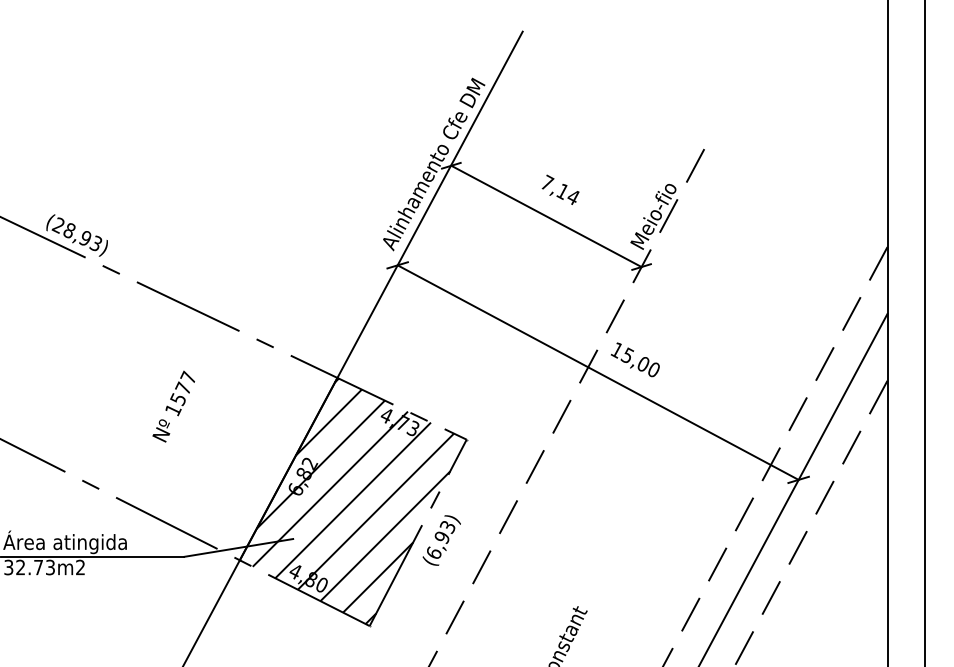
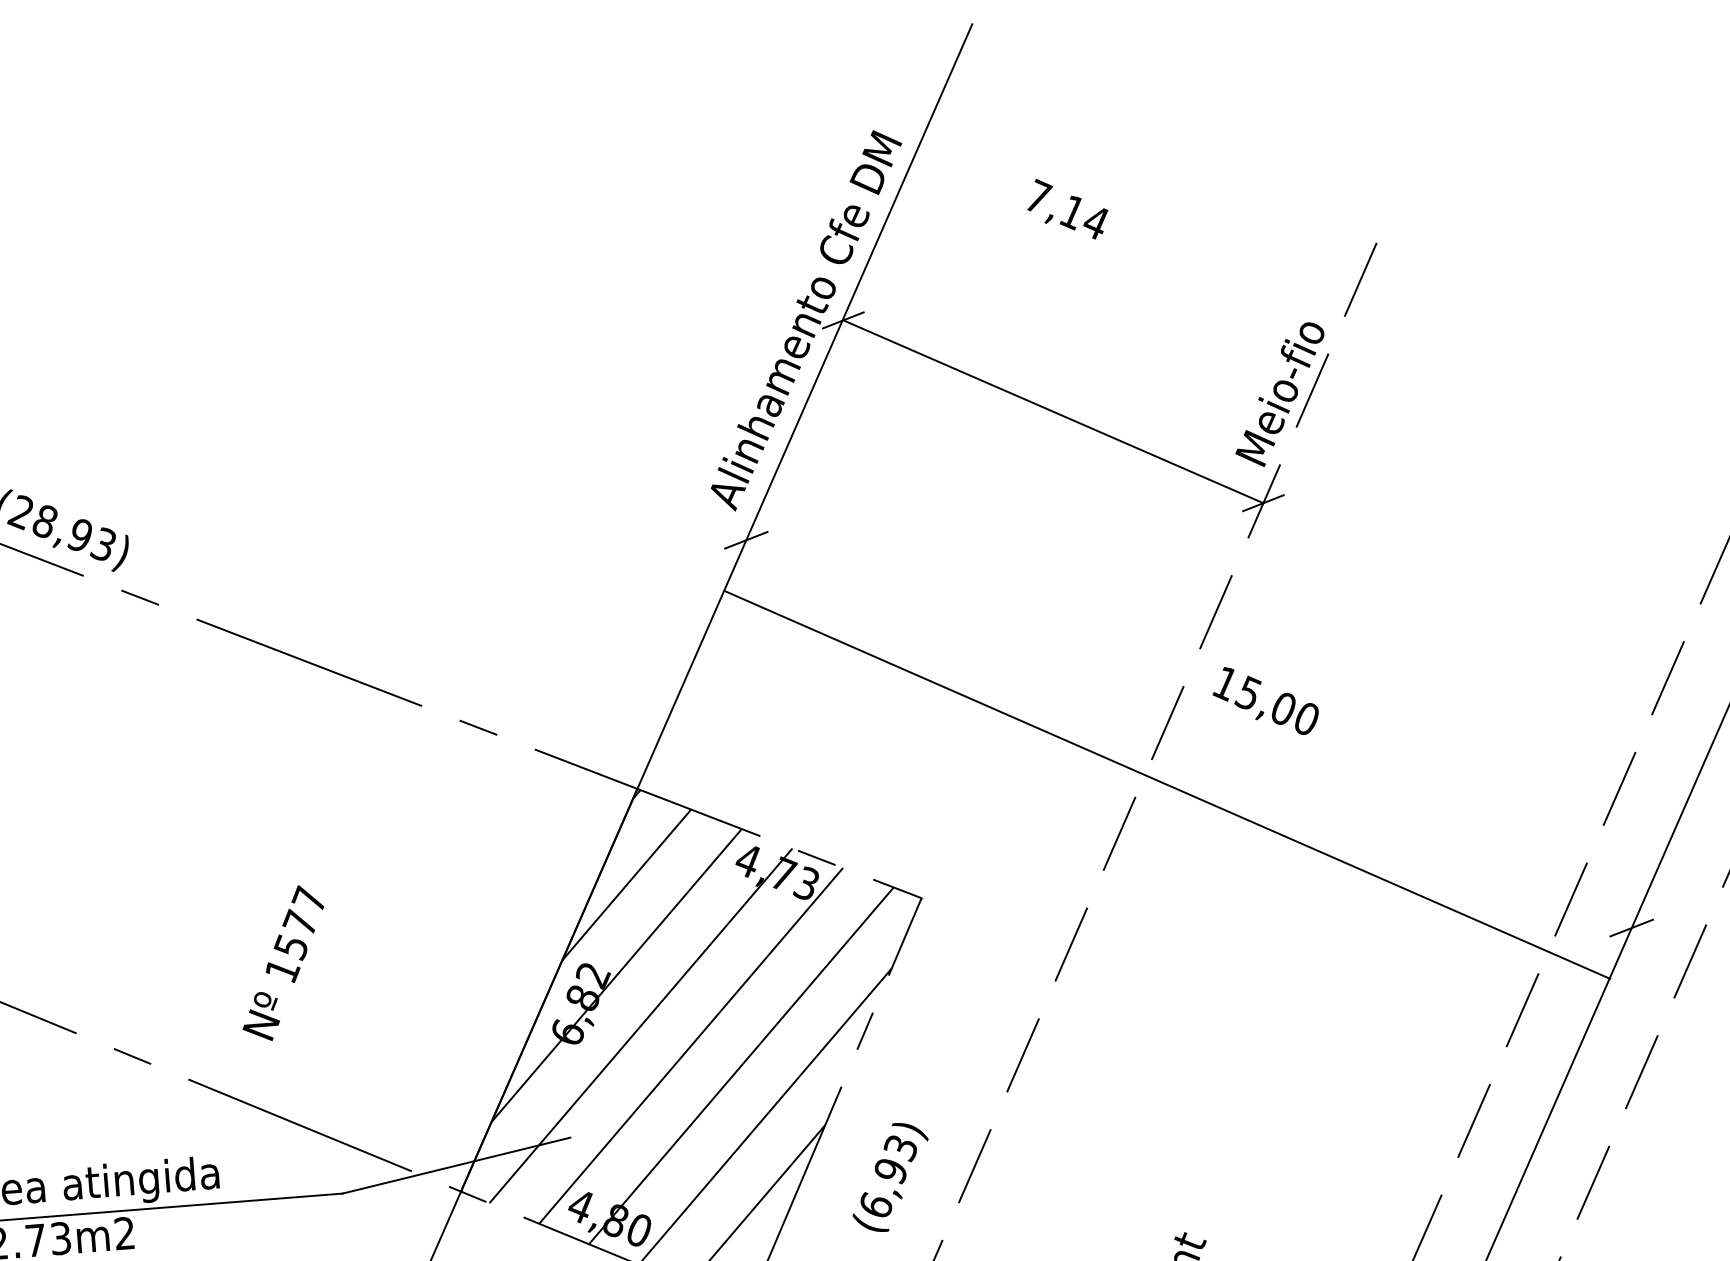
text: (560, 189) -> (1067, 208), moved
line: (597, 372) -> (1165, 784), moved
text: (173, 406) -> (282, 963), moved
text: (441, 540) -> (889, 1177), moved

